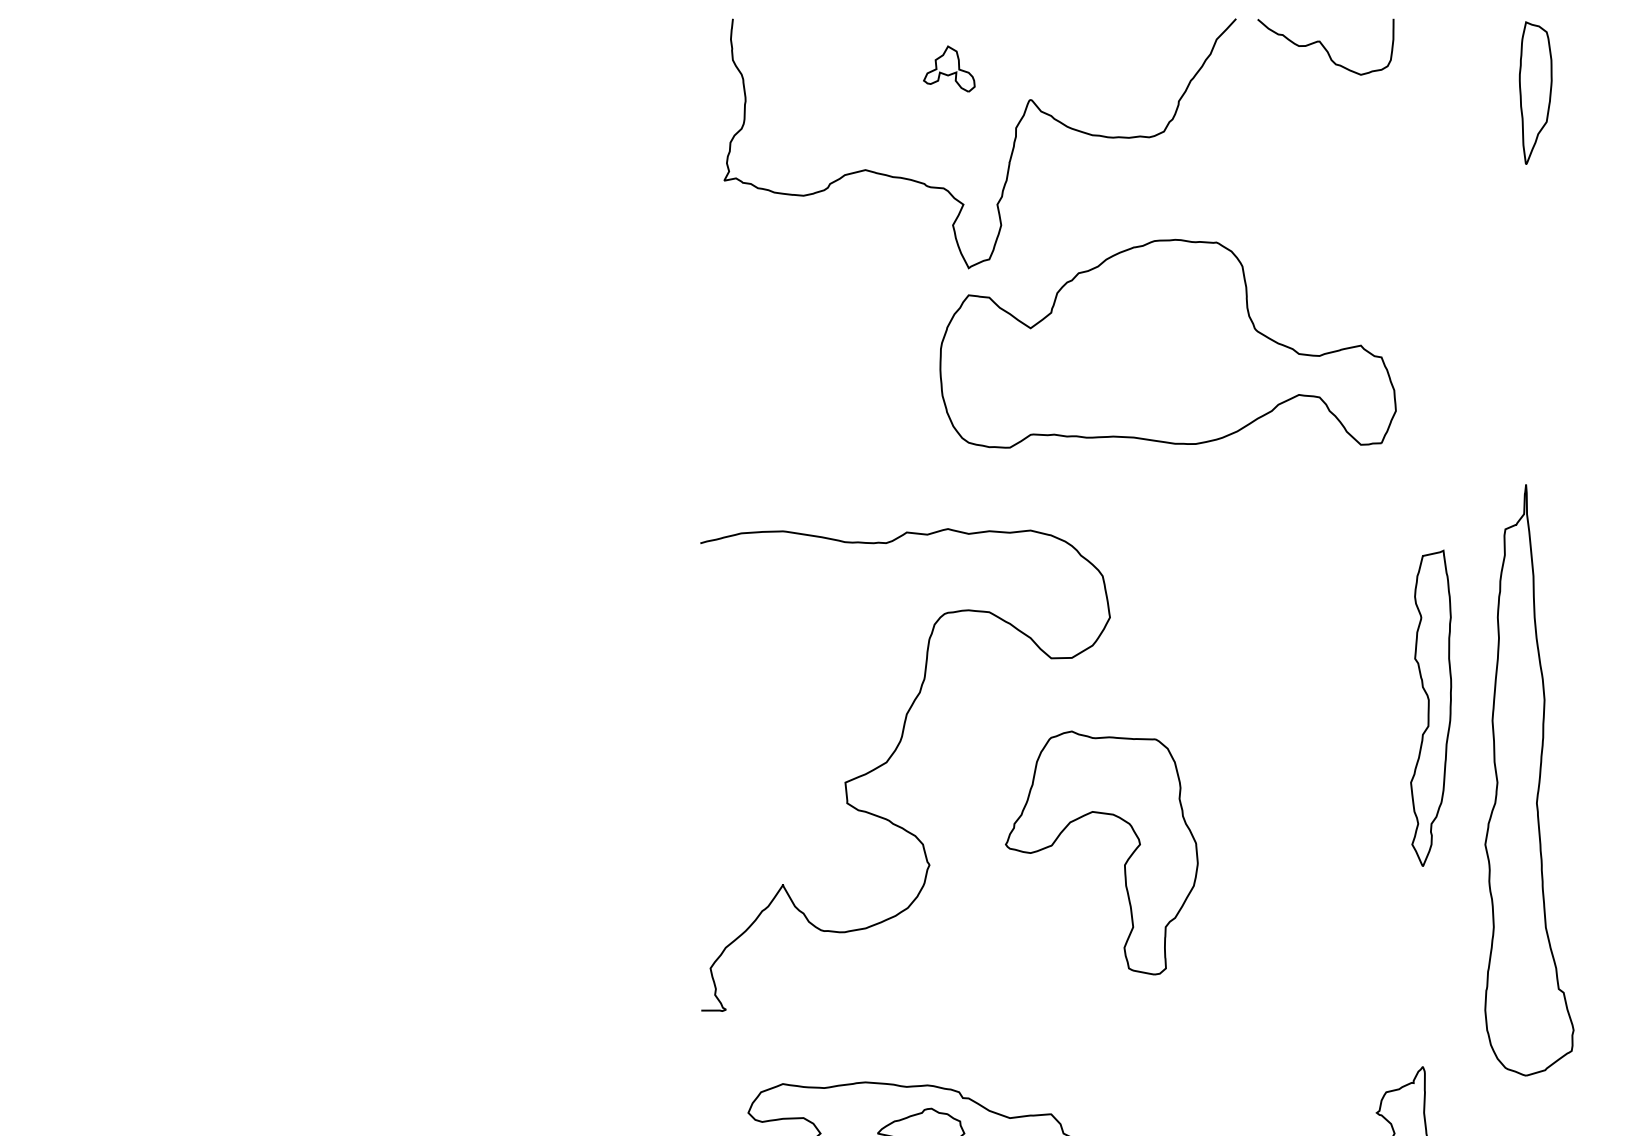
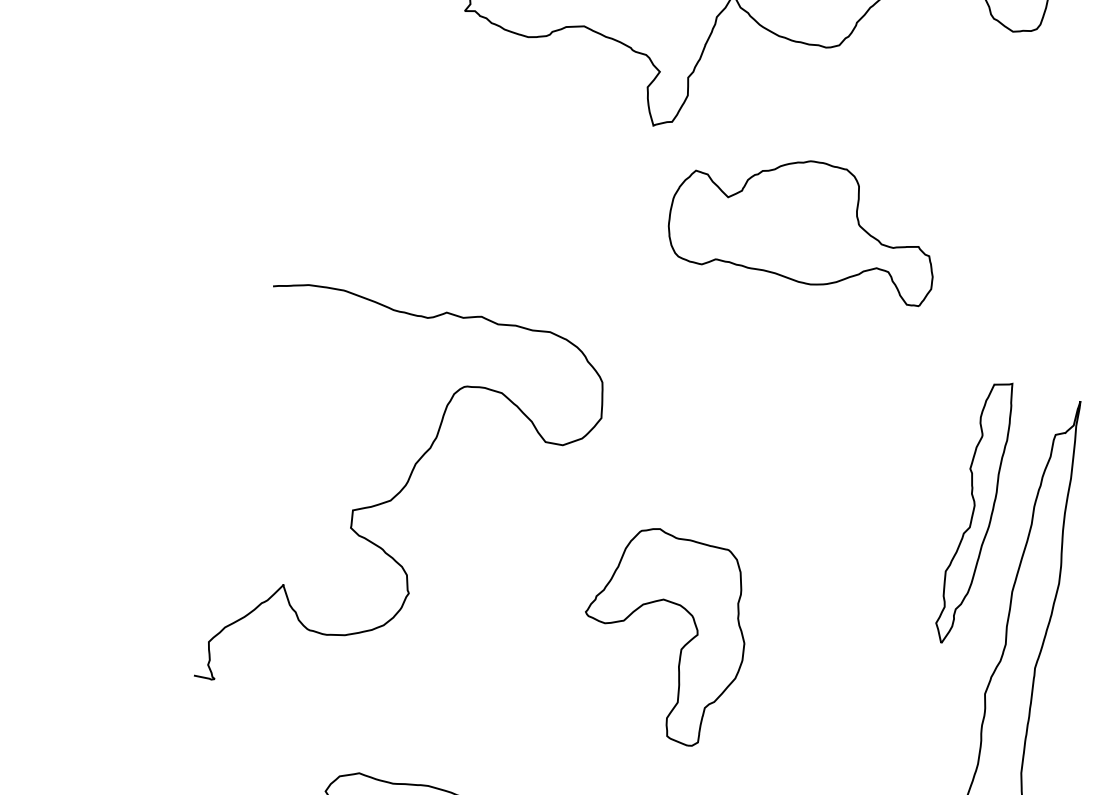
part: (1167, 343) -> (806, 222), size x0.7
part: (1431, 707) -> (975, 512), moved
curve: (889, 760) -> (393, 499), moved

